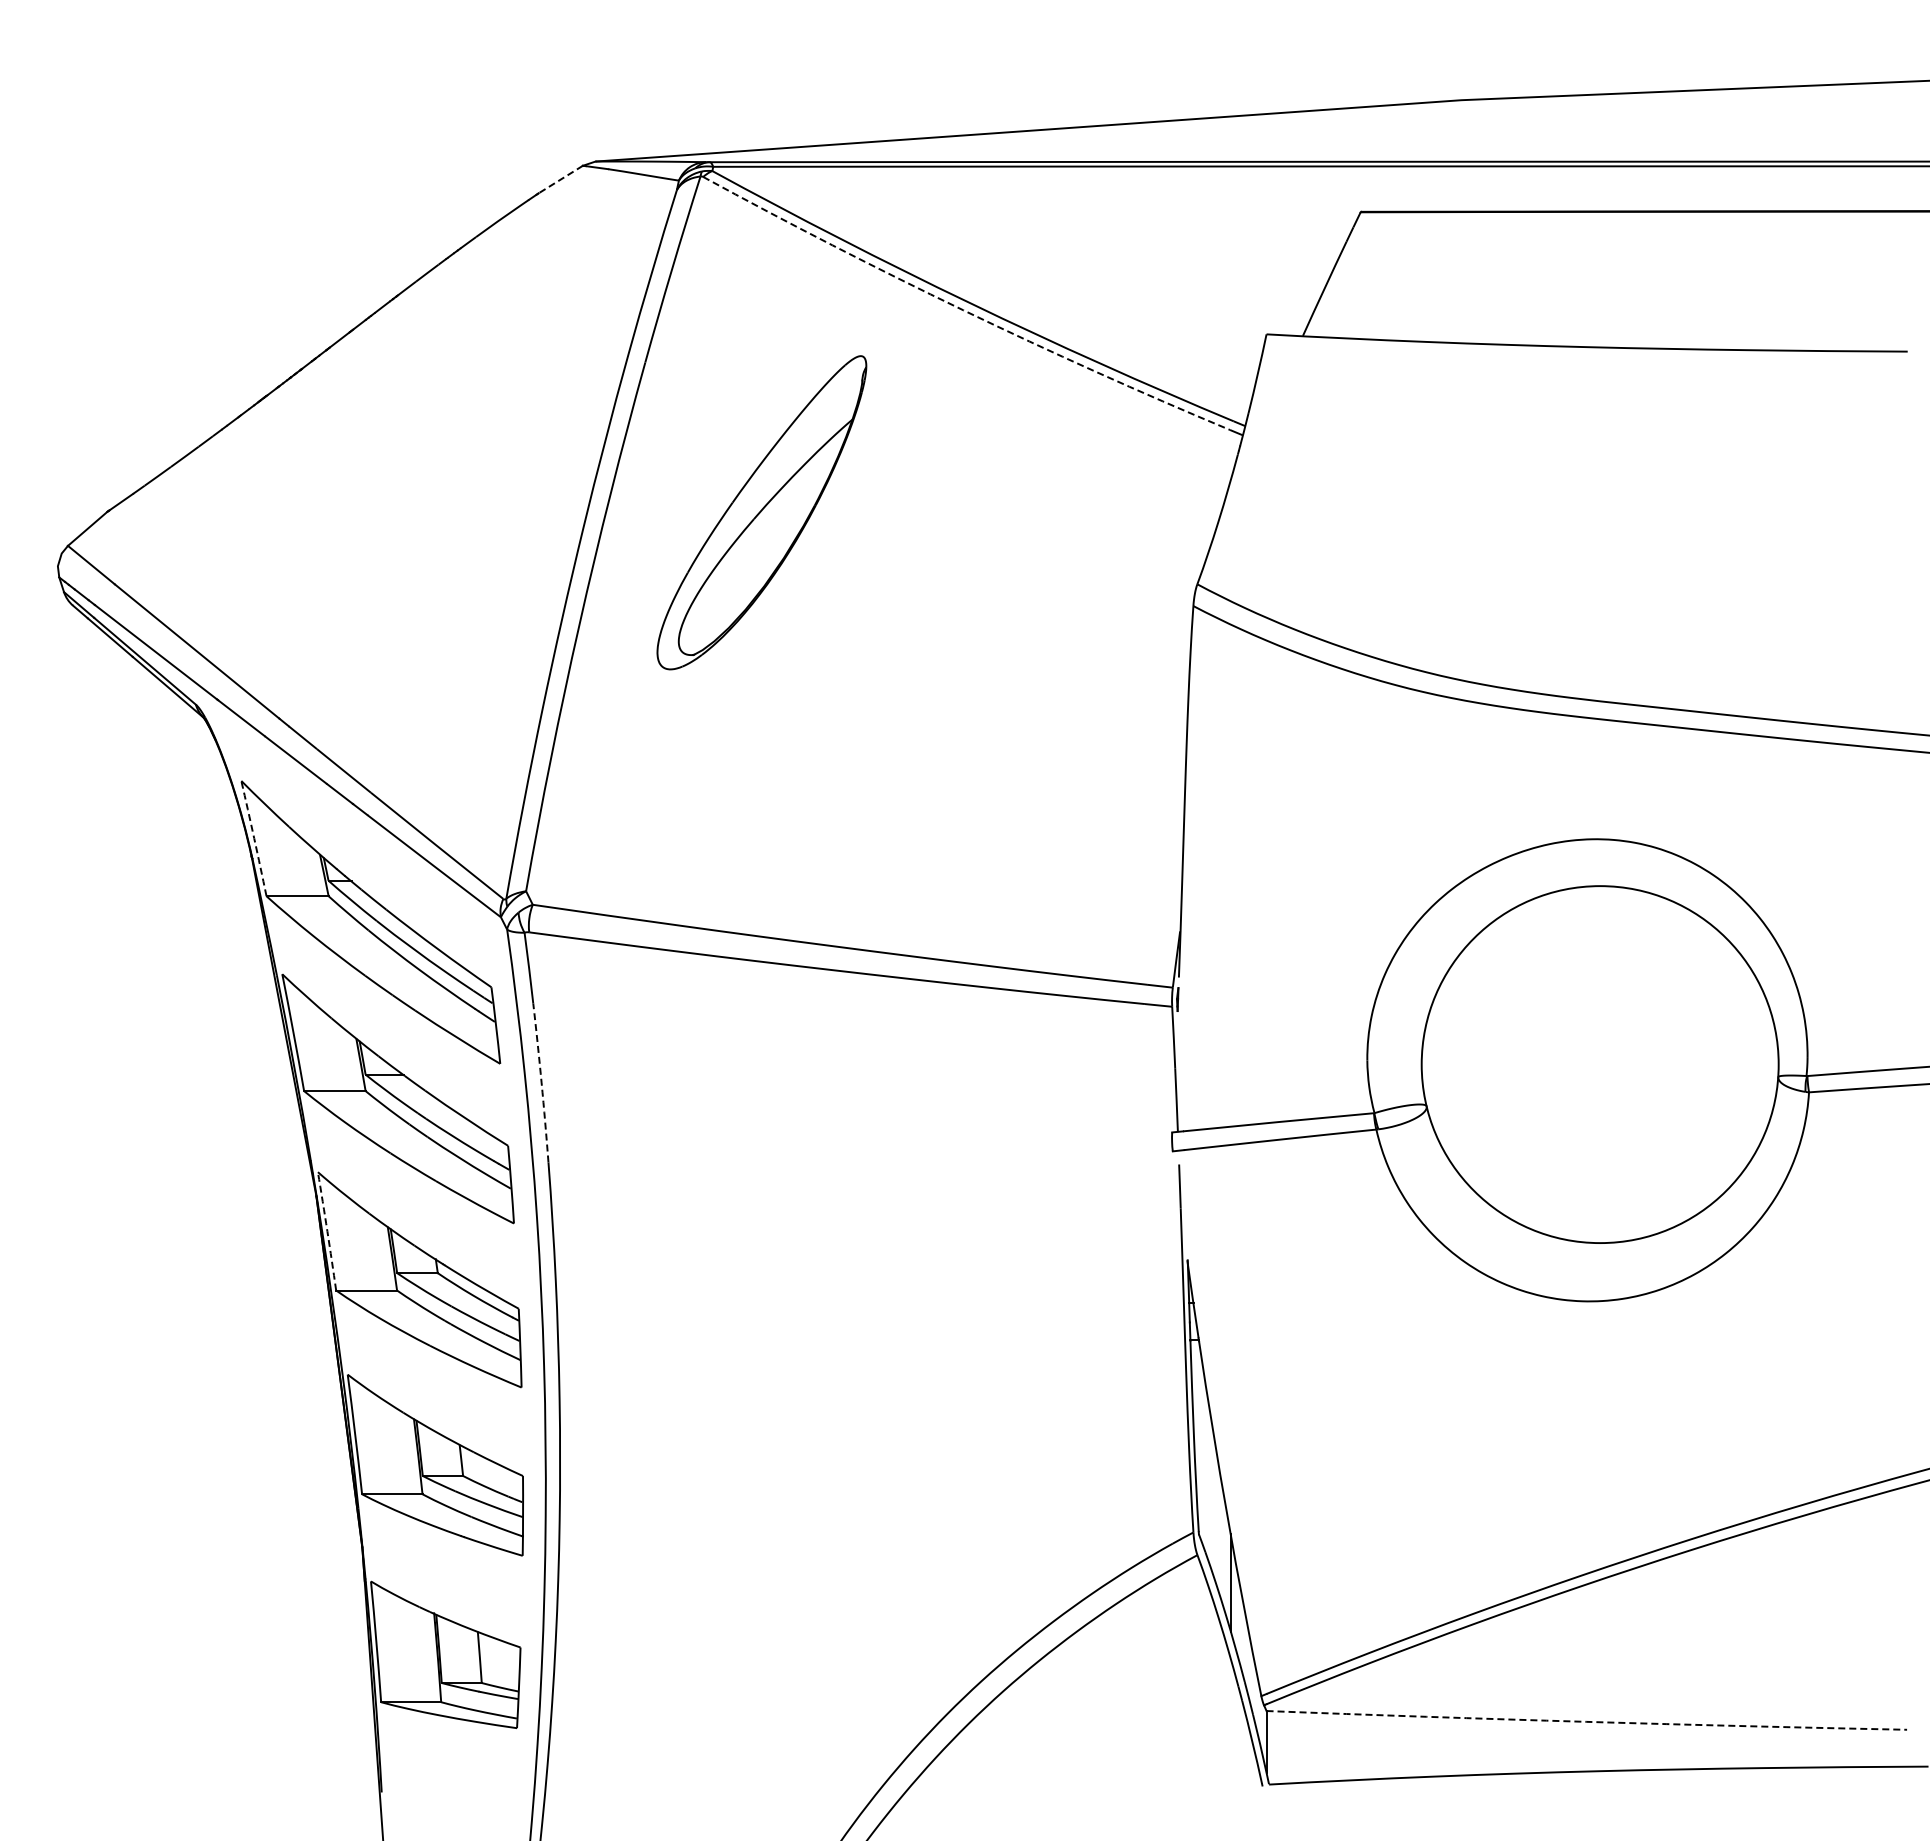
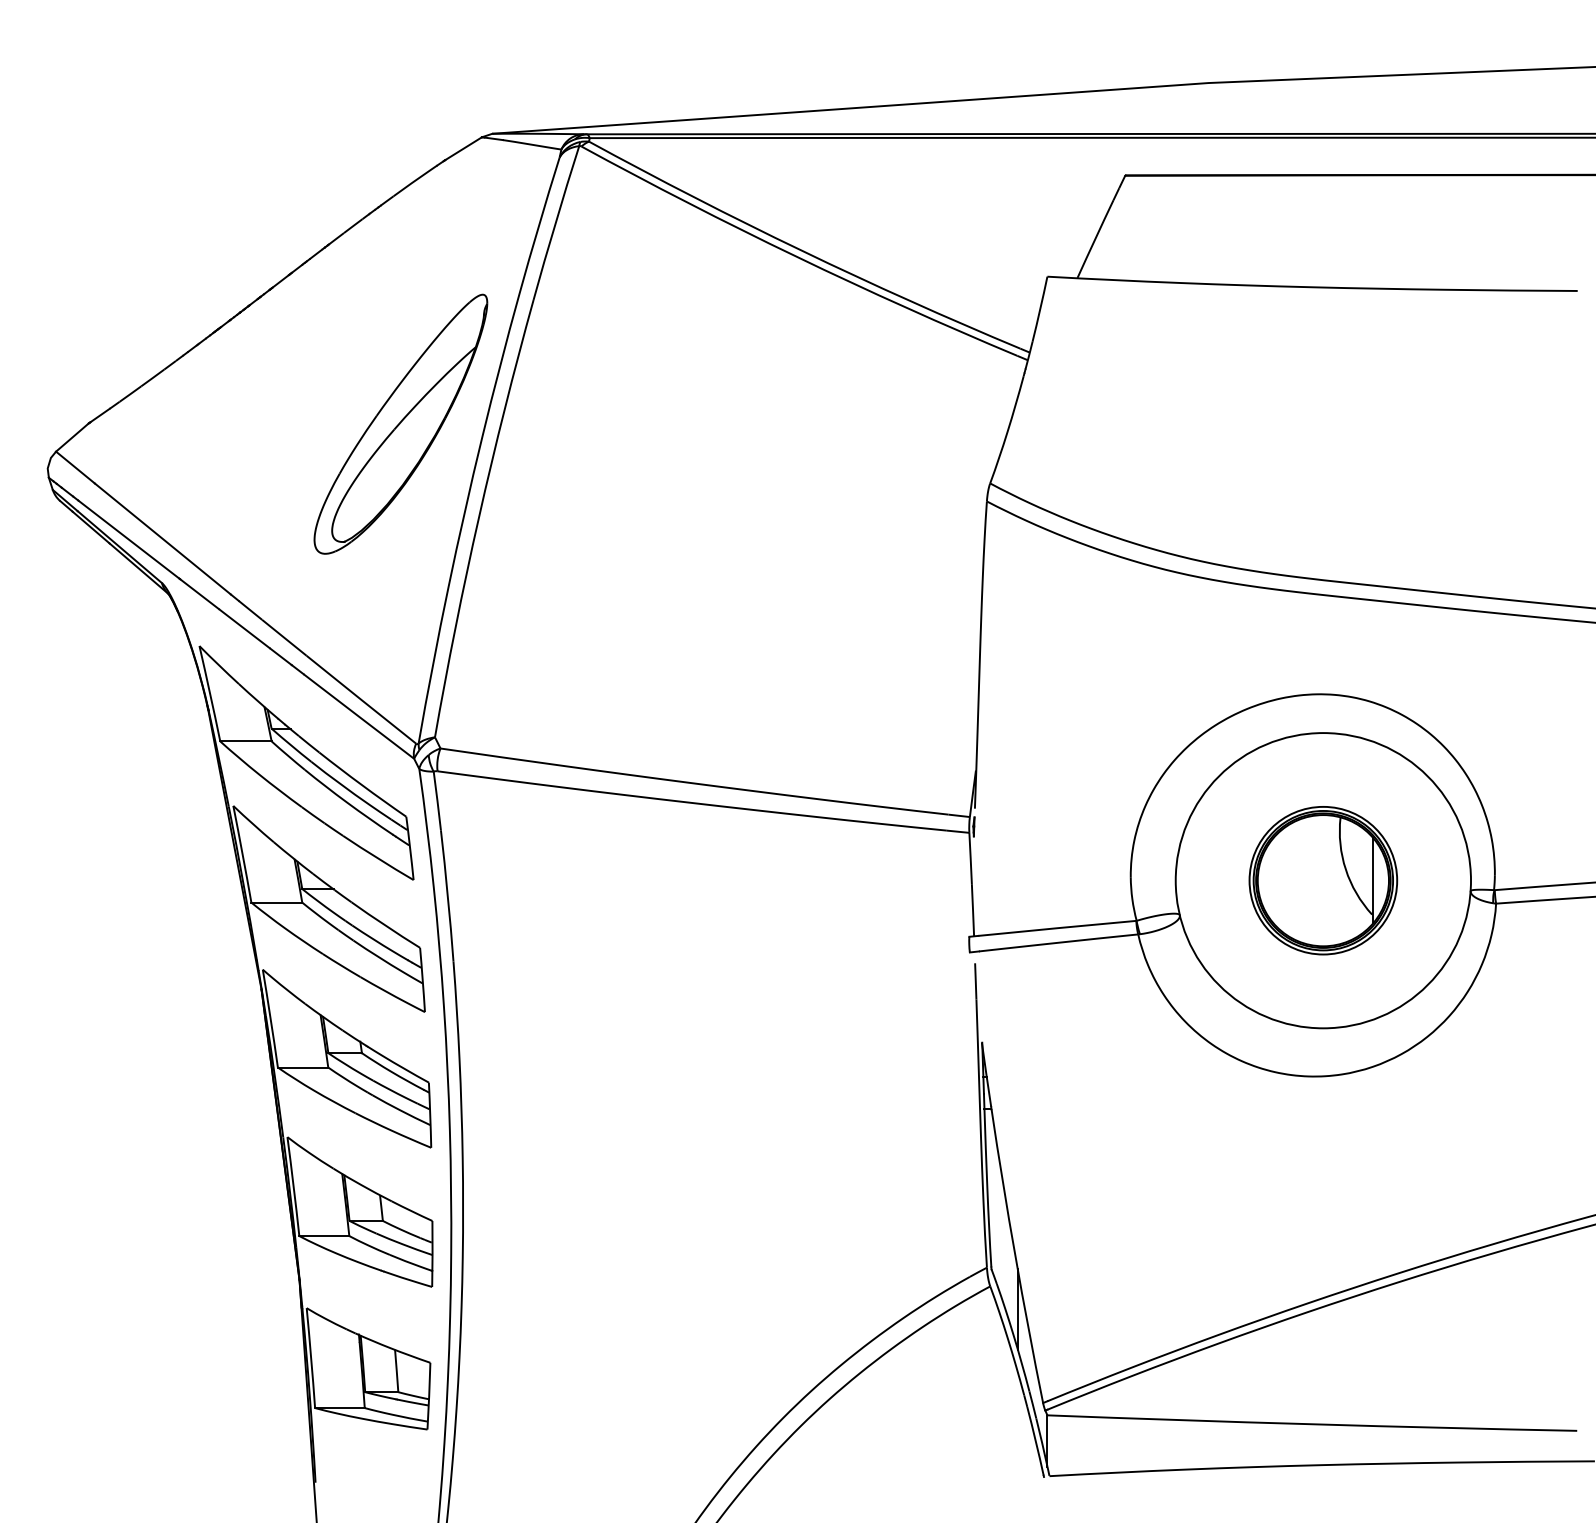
line: (560, 179) -> (463, 148), dashed -> solid
arc: (963, 310) -> (796, 256), dashed -> solid
part: (761, 512) -> (400, 424), moved
arc: (254, 838) -> (210, 693), dashed -> solid
part: (1600, 1064) -> (1323, 880), added
arc: (541, 1082) -> (447, 895), dashed -> solid
arc: (327, 1231) -> (270, 1018), dashed -> solid
arc: (1586, 1721) -> (1312, 1424), dashed -> solid

